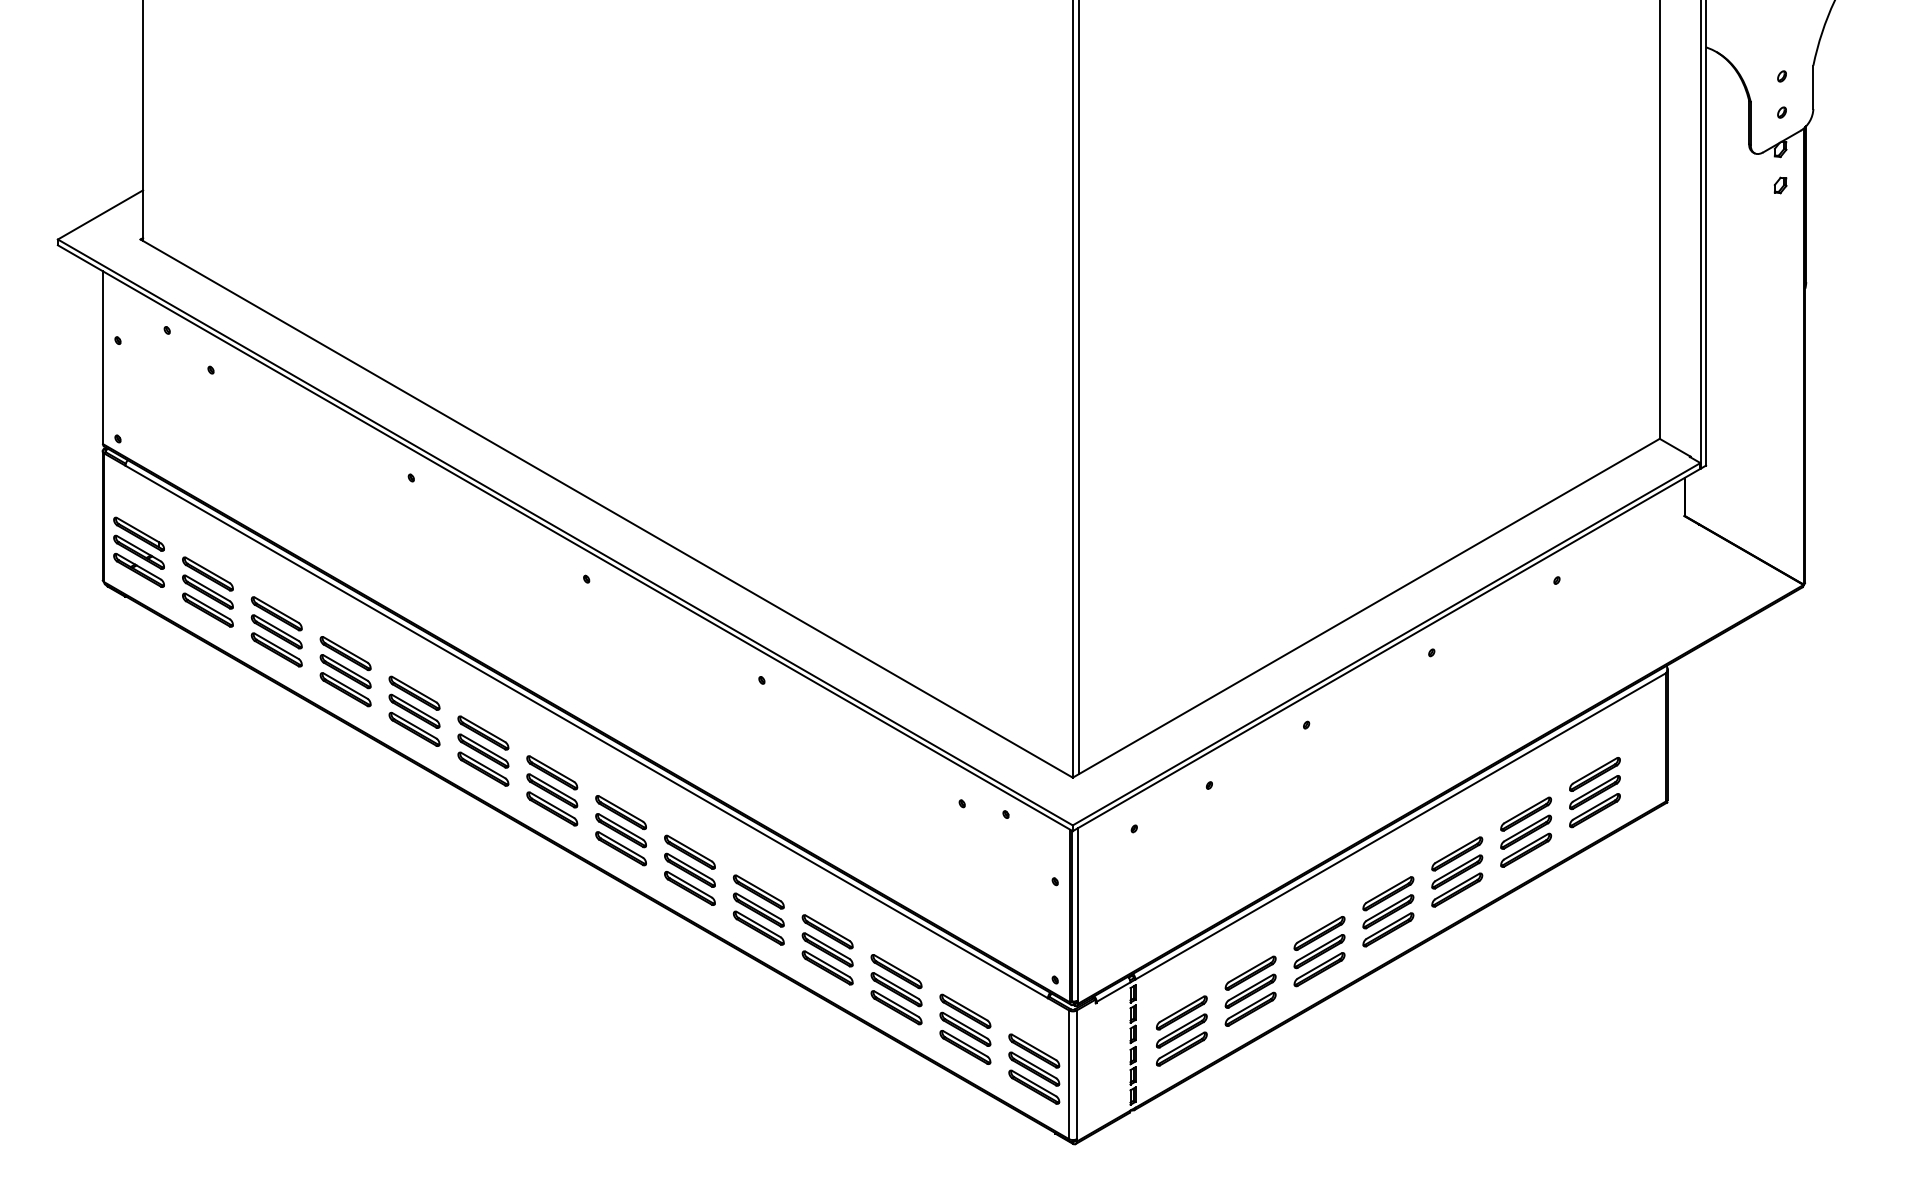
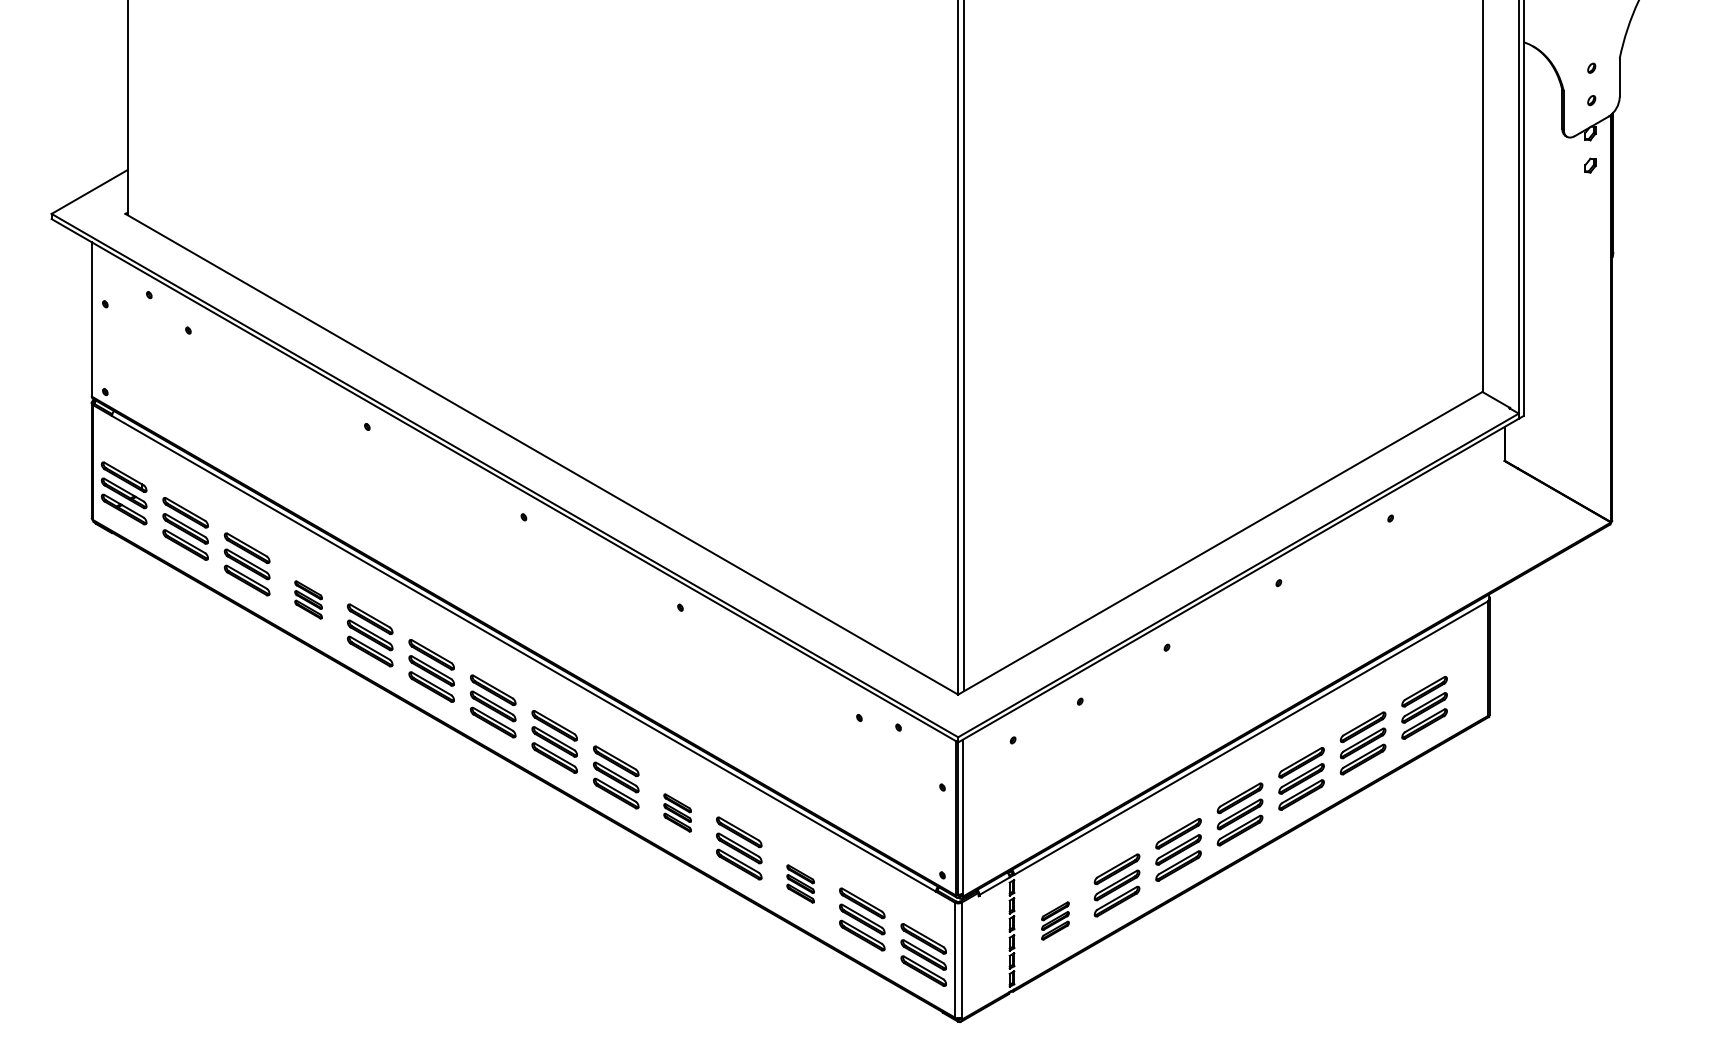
part: (345, 671) -> (308, 599), size x0.6
part: (758, 909) -> (677, 812), size x0.6
part: (896, 989) -> (800, 883), size x0.6
part: (1181, 1030) -> (1055, 920), size x0.6

